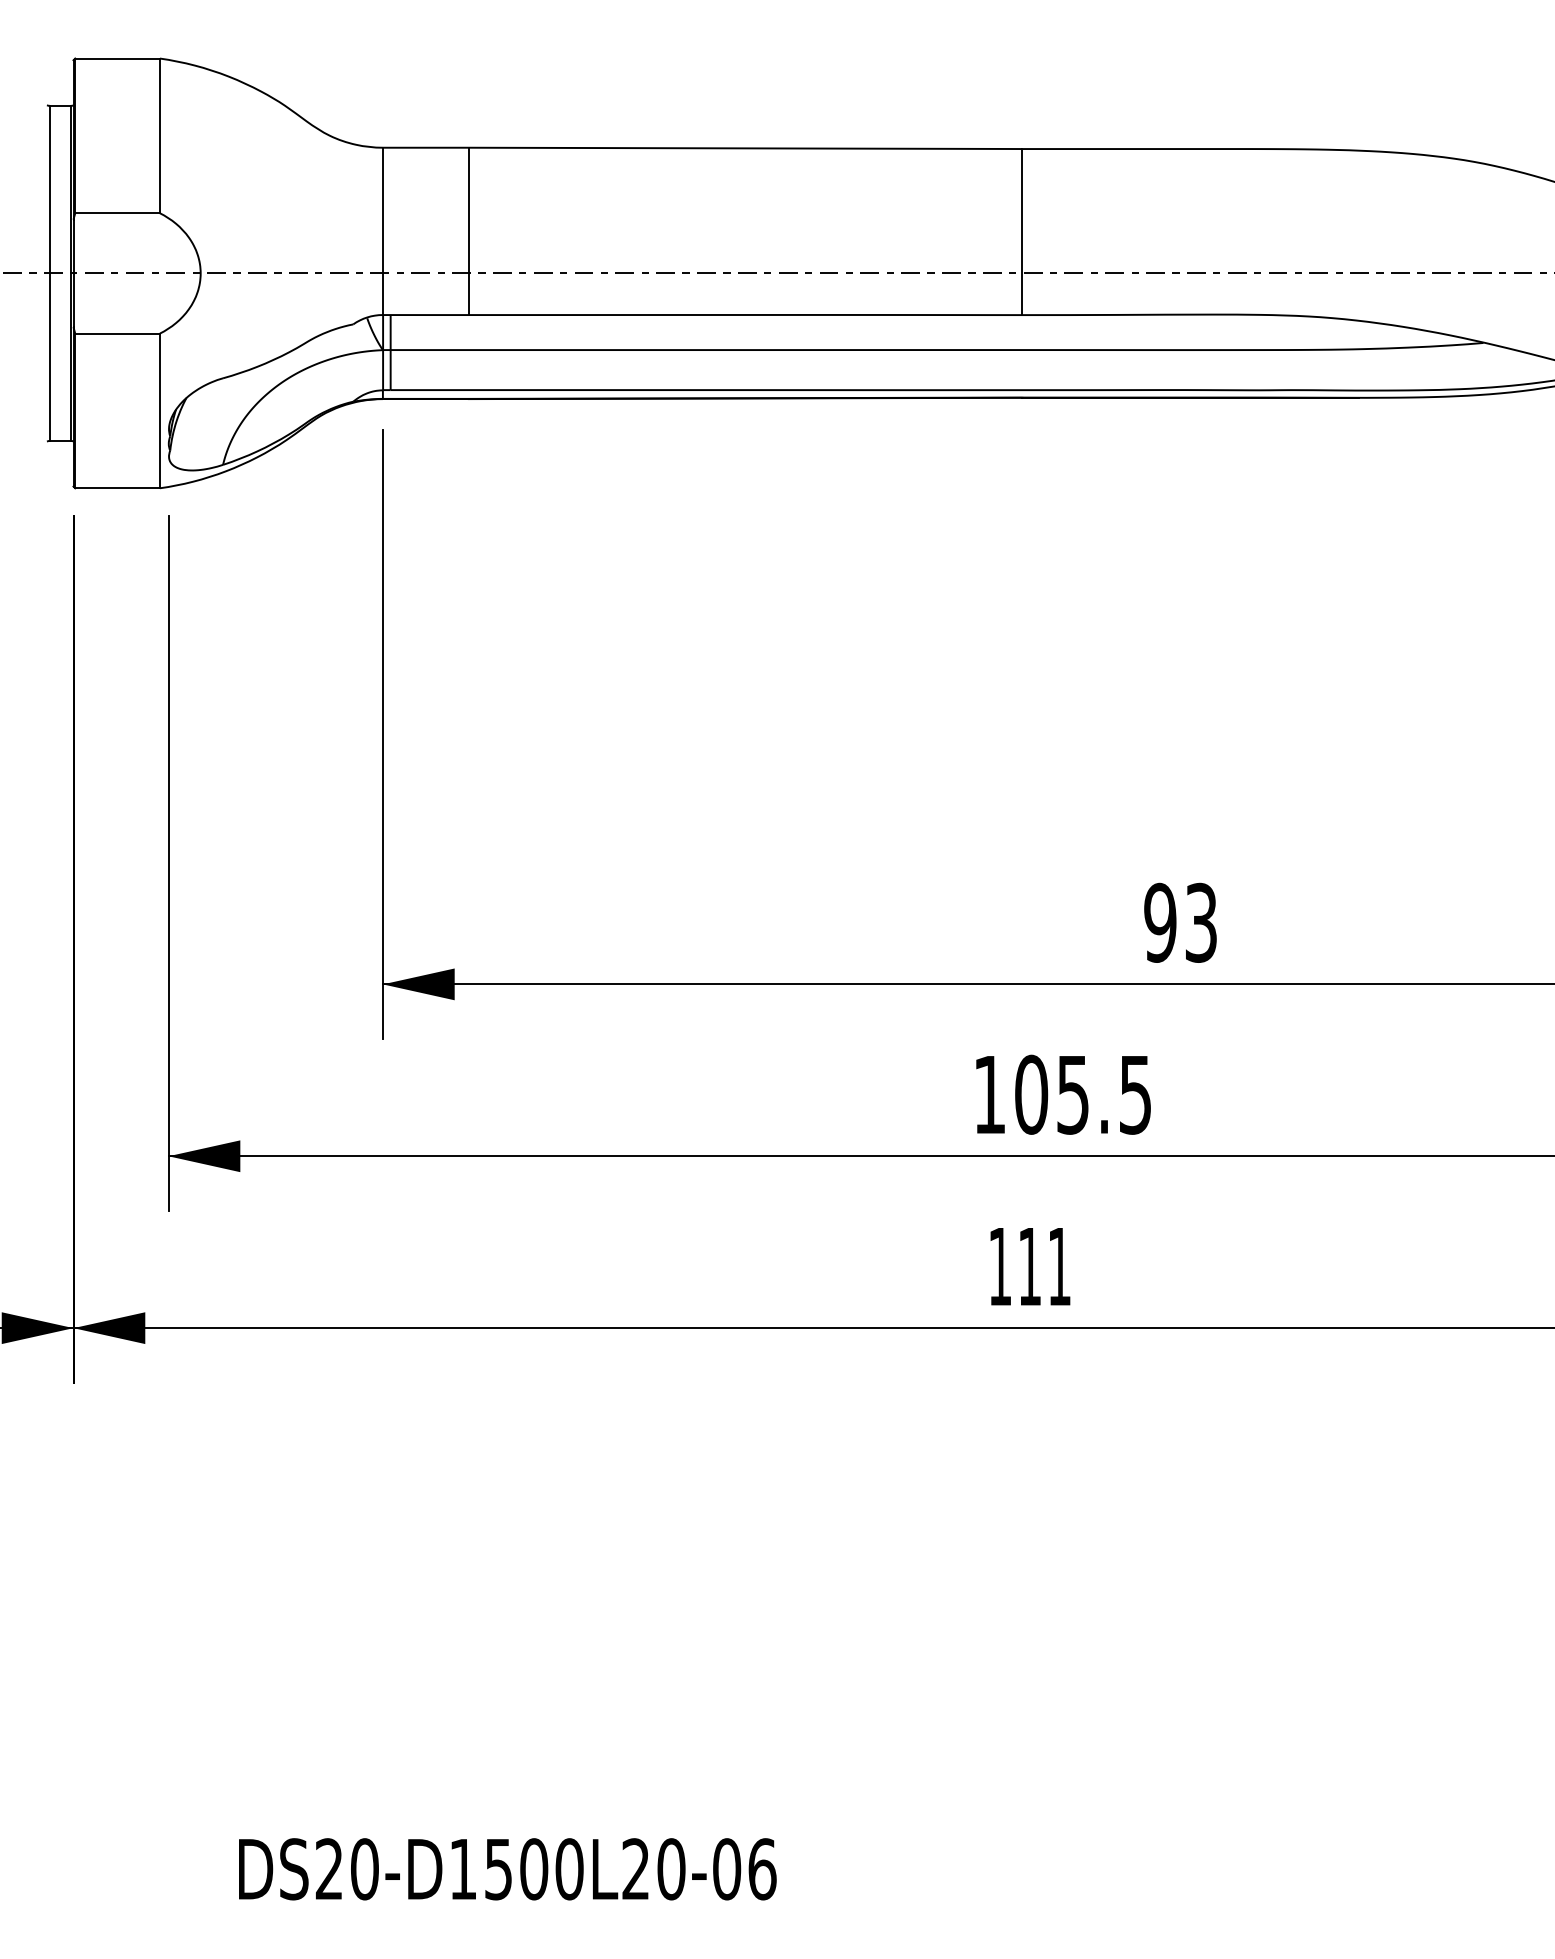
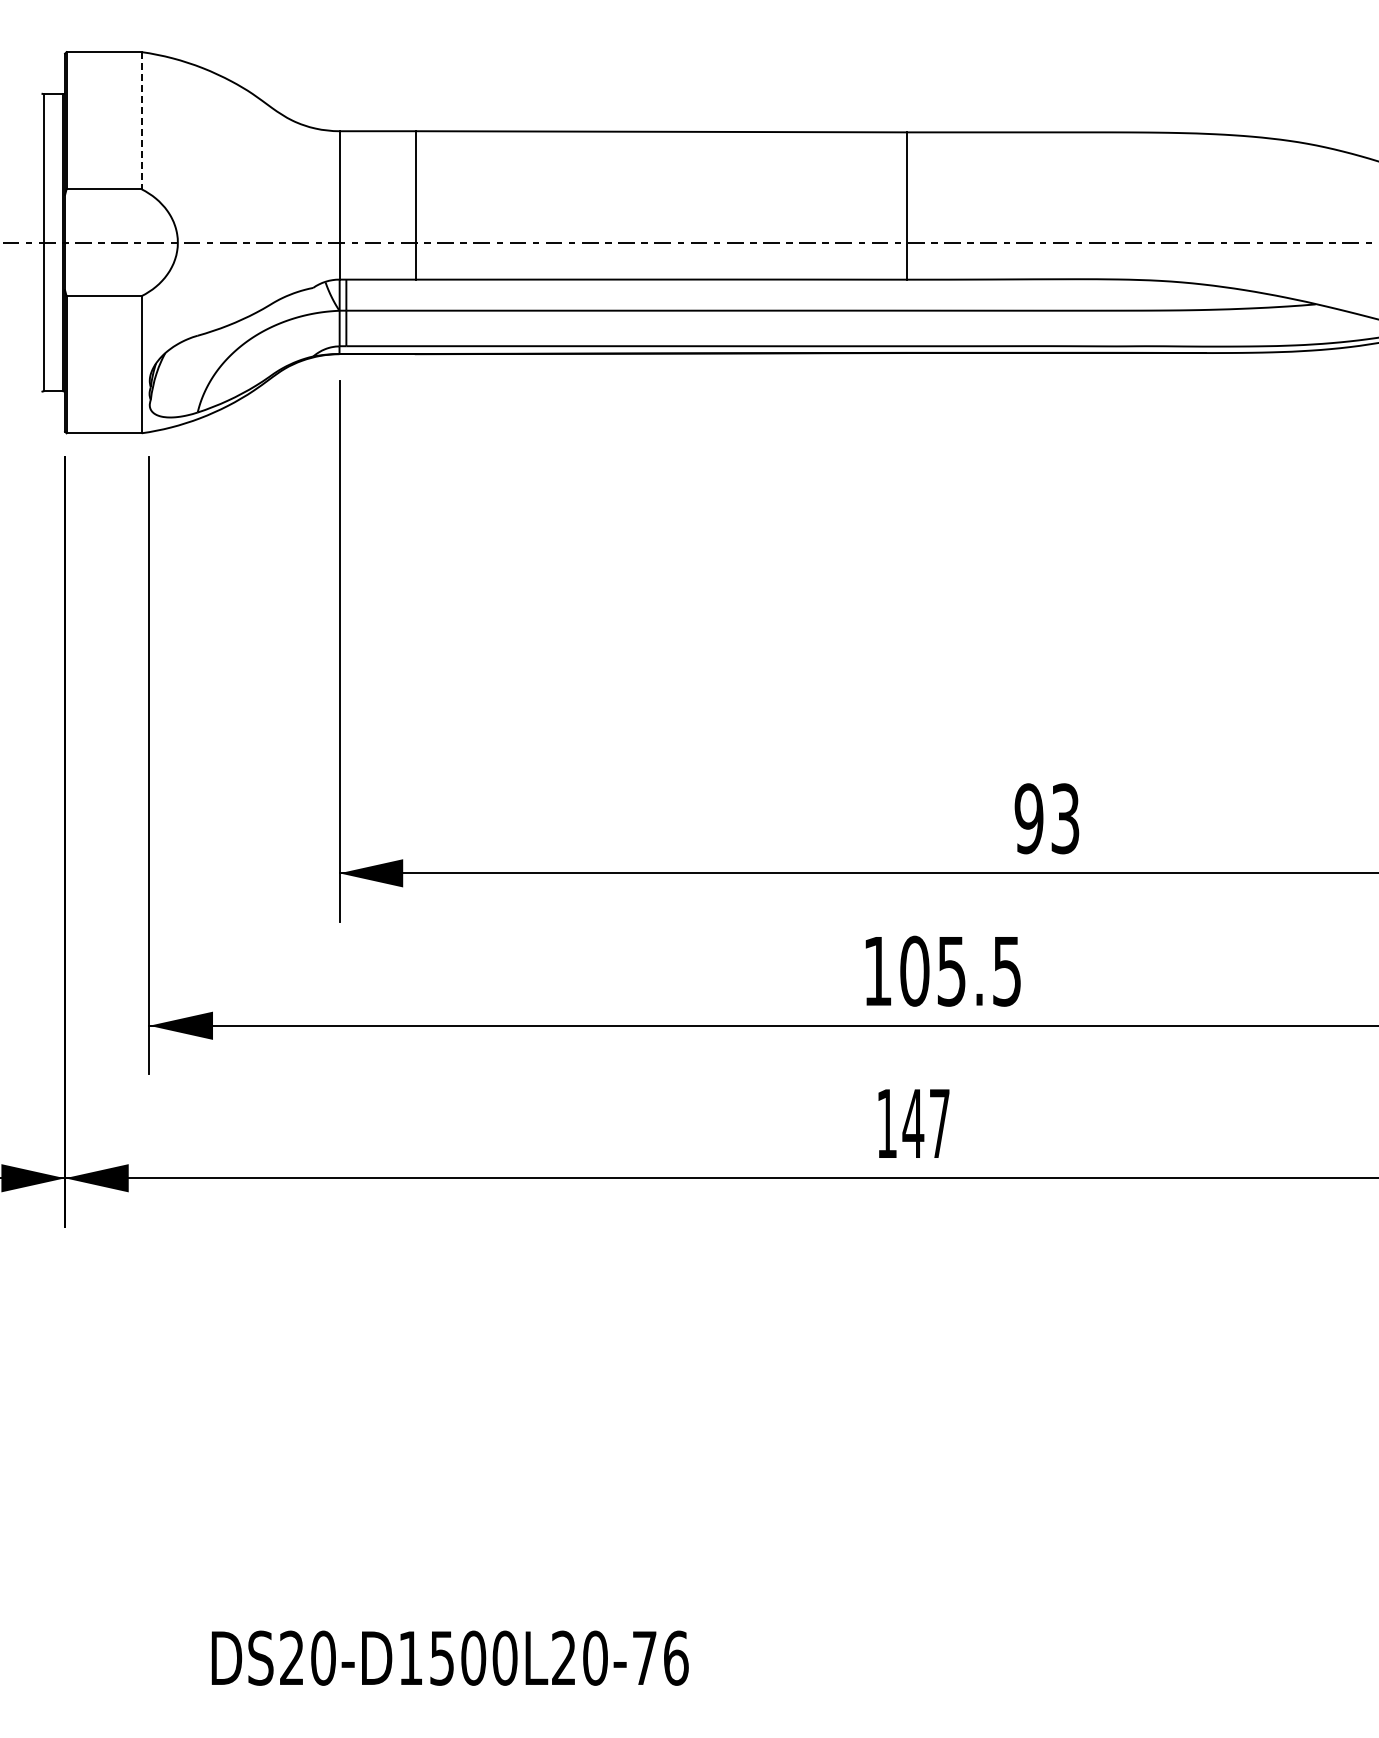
line: (159, 135) -> (141, 120), solid -> dashed
text: (1043, 1266) -> (925, 1123), 111 -> 147
text: (726, 1868) -> (644, 1657), DS20-D1500L20-06 -> DS20-D1500L20-76

